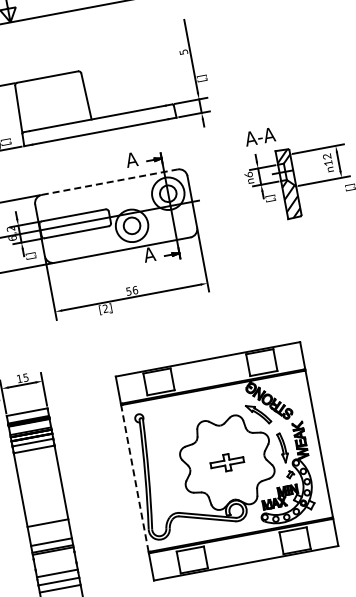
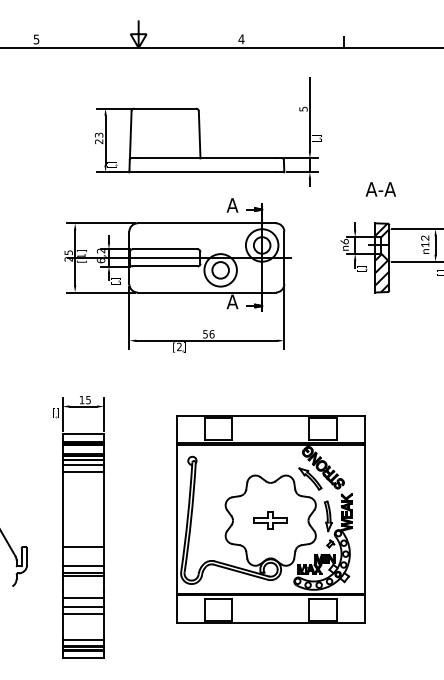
text: (259, 136) -> (380, 189), moved
line: (110, 182) -> (207, 223), dashed -> solid
line: (134, 478) -> (176, 519), dashed -> solid

